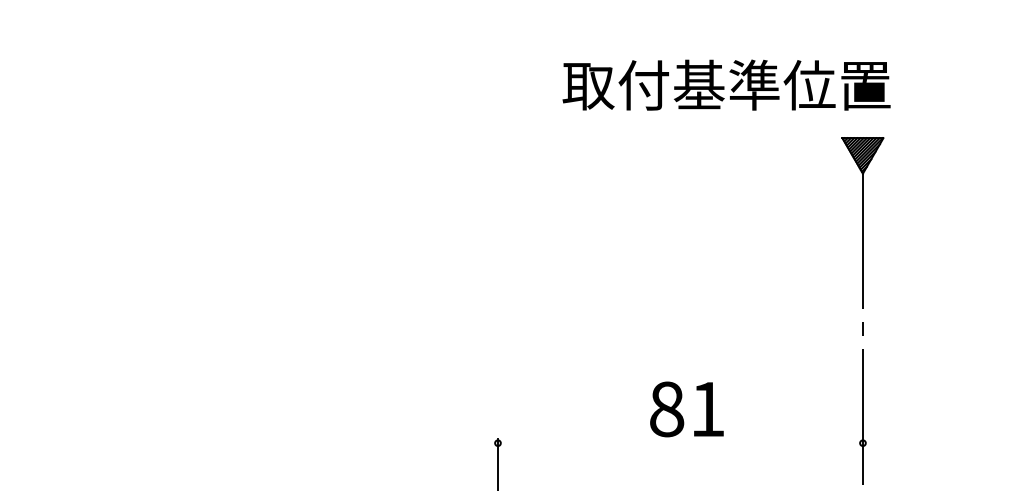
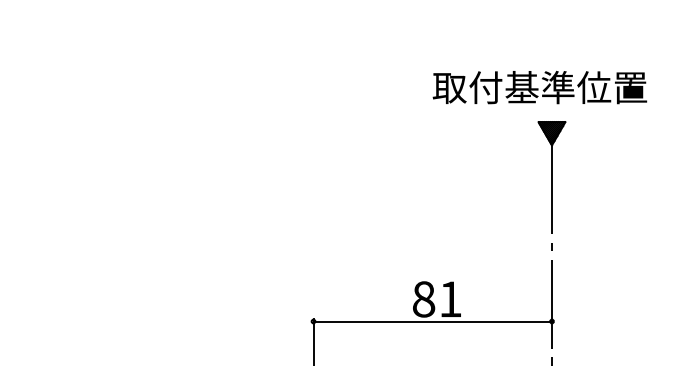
text: (725, 85) -> (539, 87), moved
line: (680, 443) -> (432, 321), added

